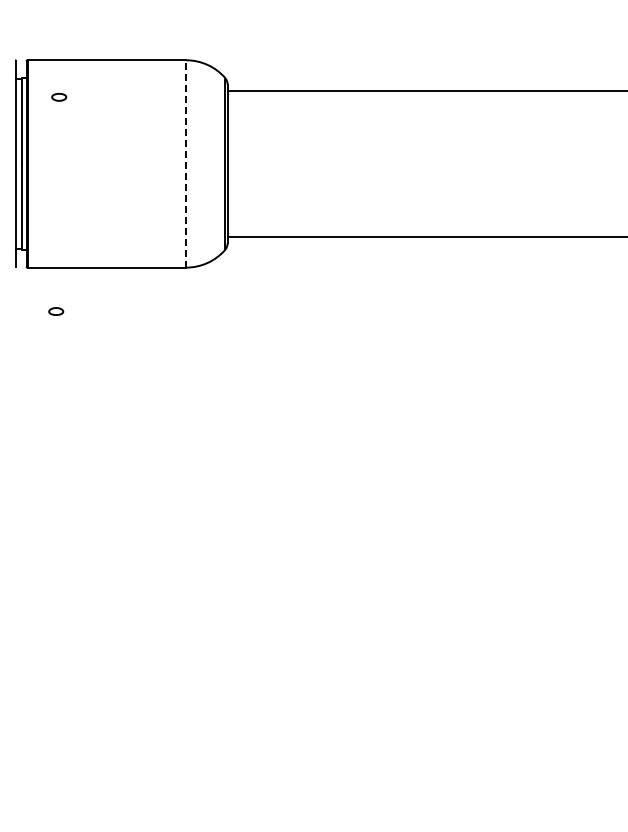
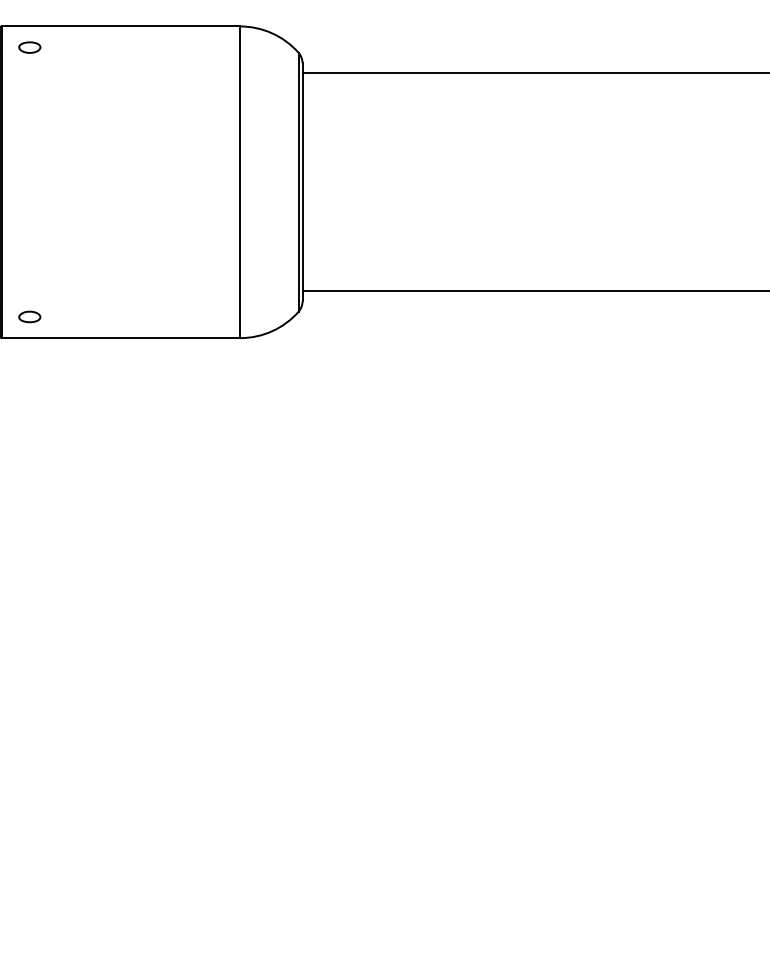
part: (59, 97) -> (30, 47), moved
line: (186, 163) -> (240, 181), dashed -> solid
part: (56, 311) -> (30, 316), moved

